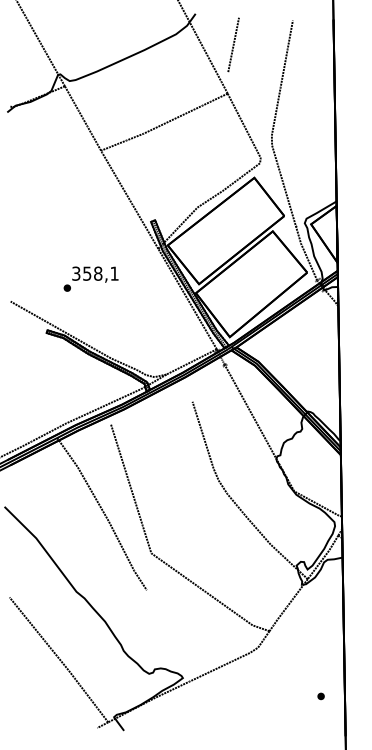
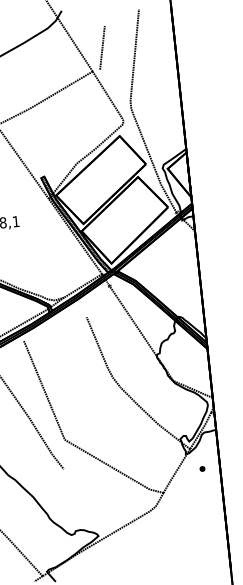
line: (233, 44) -> (102, 47), moved
part: (320, 696) -> (202, 469), moved

